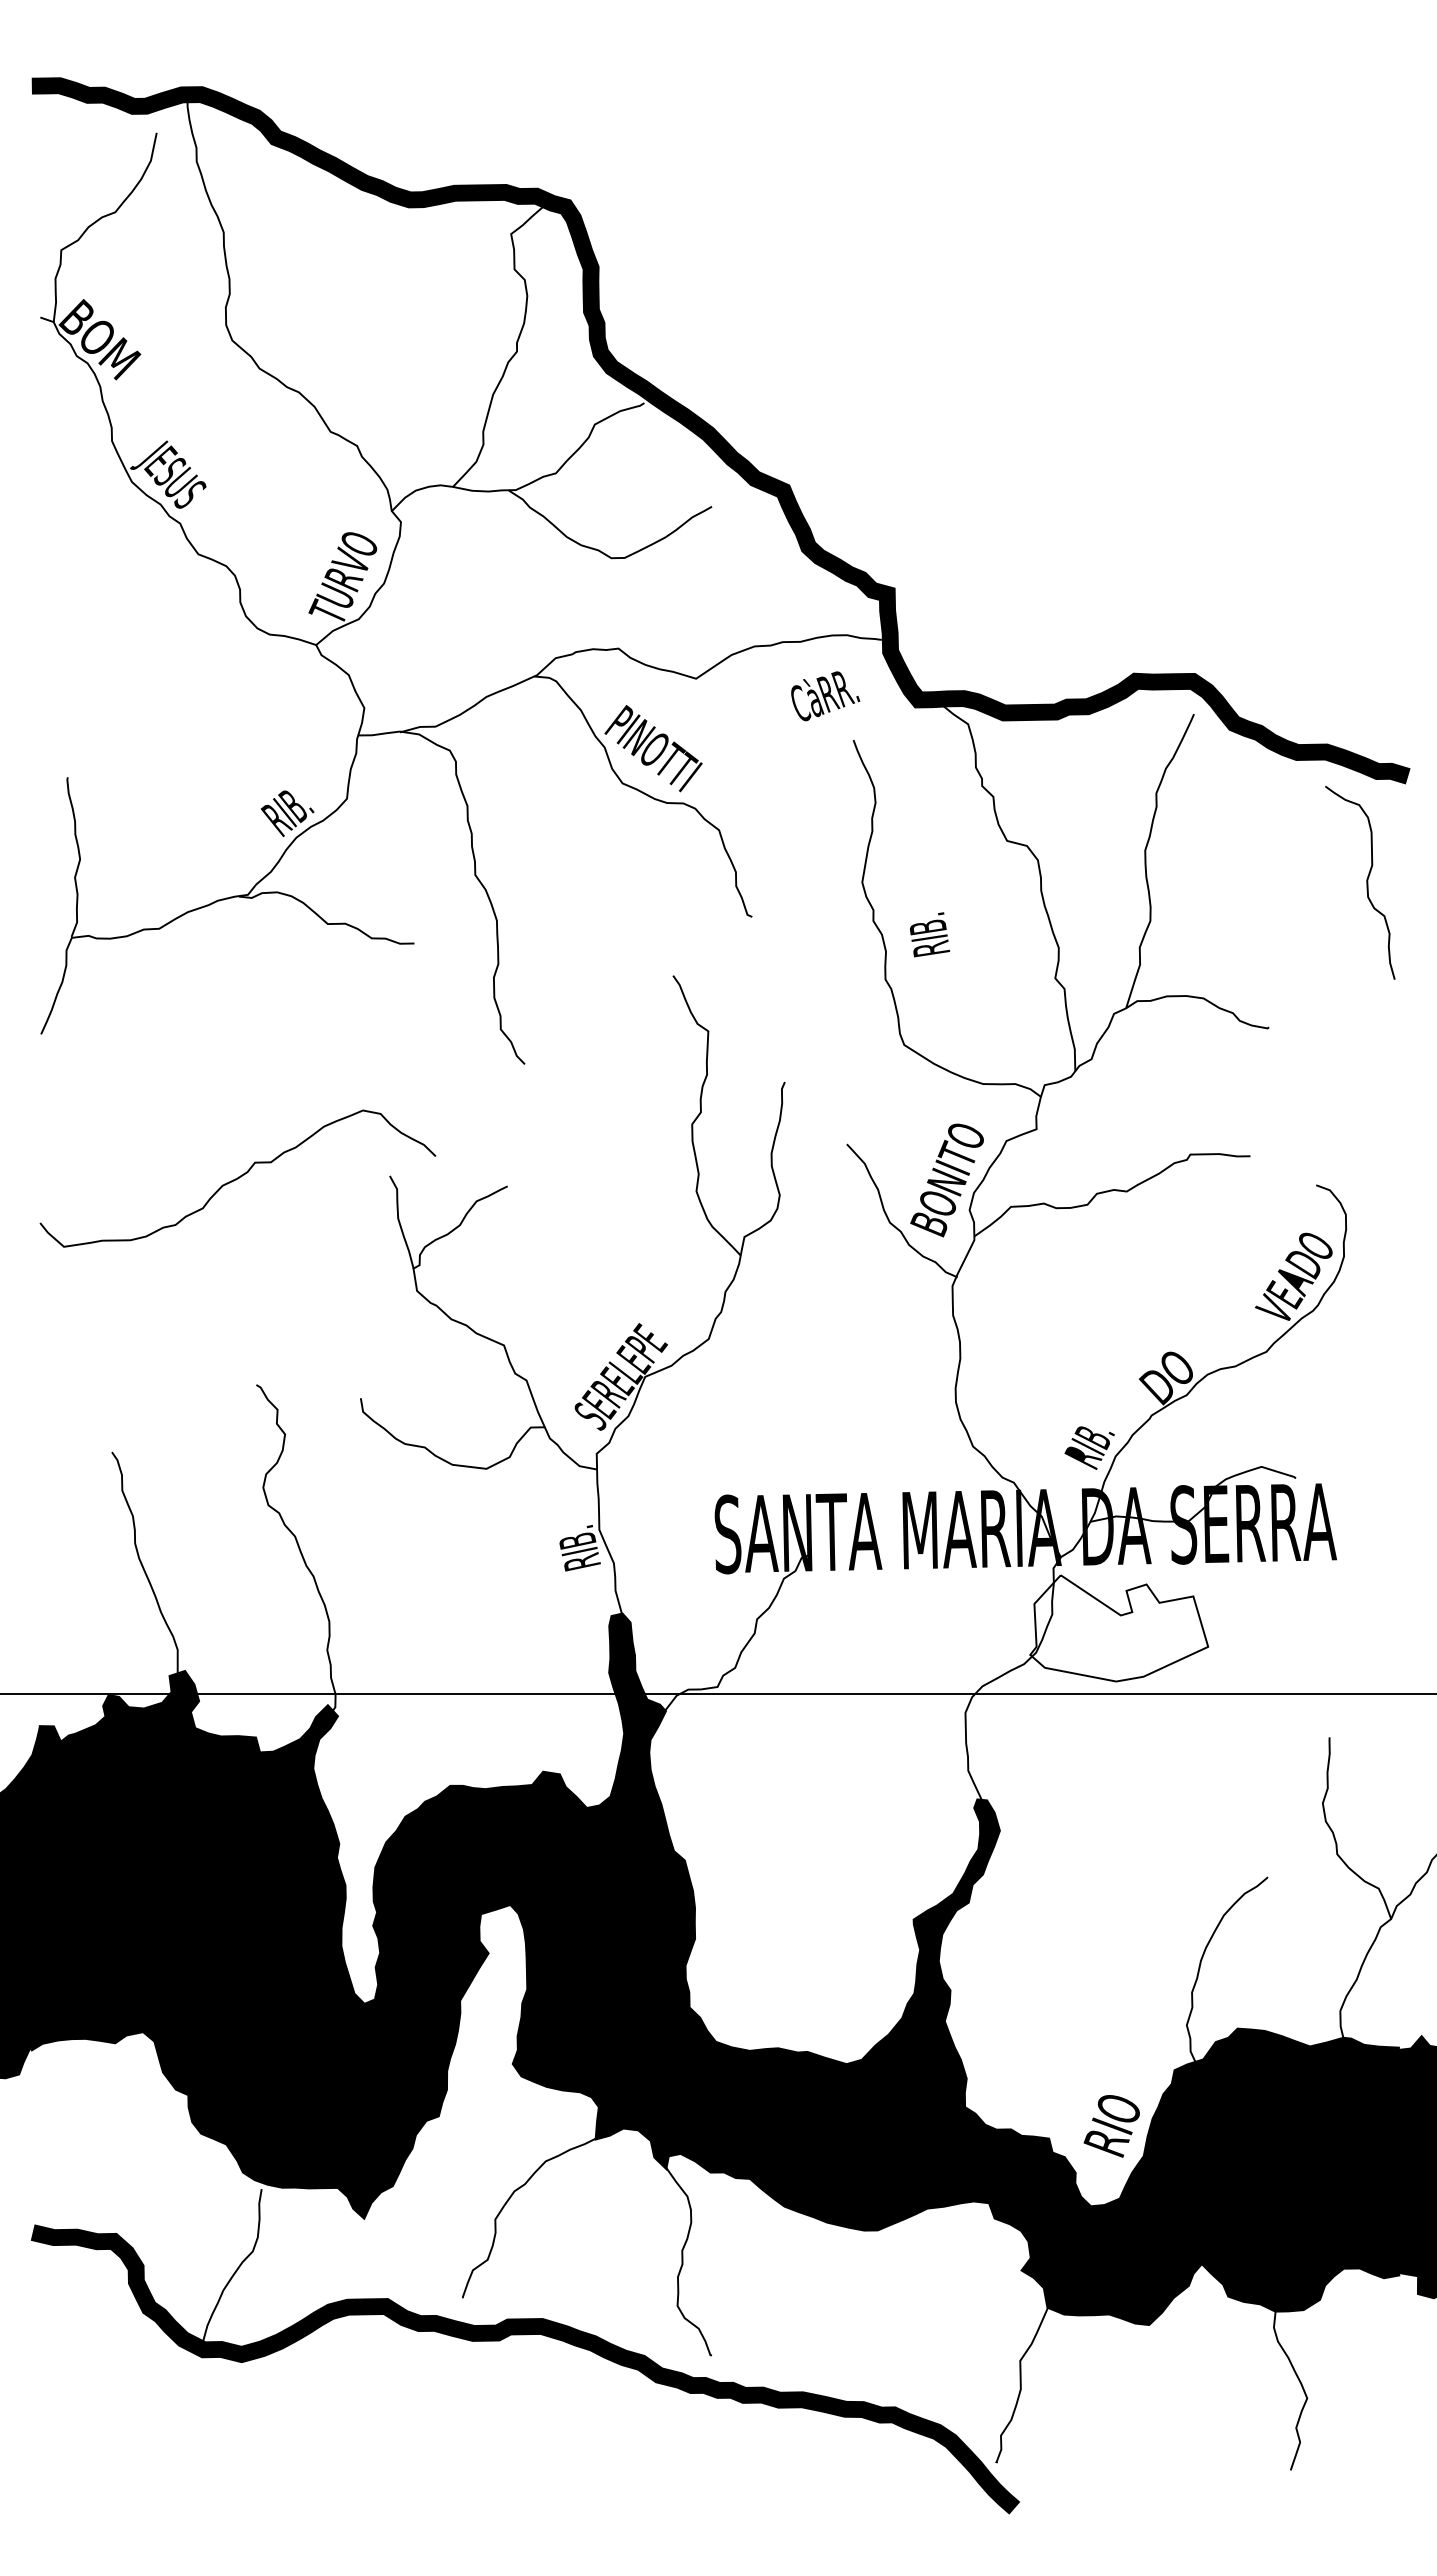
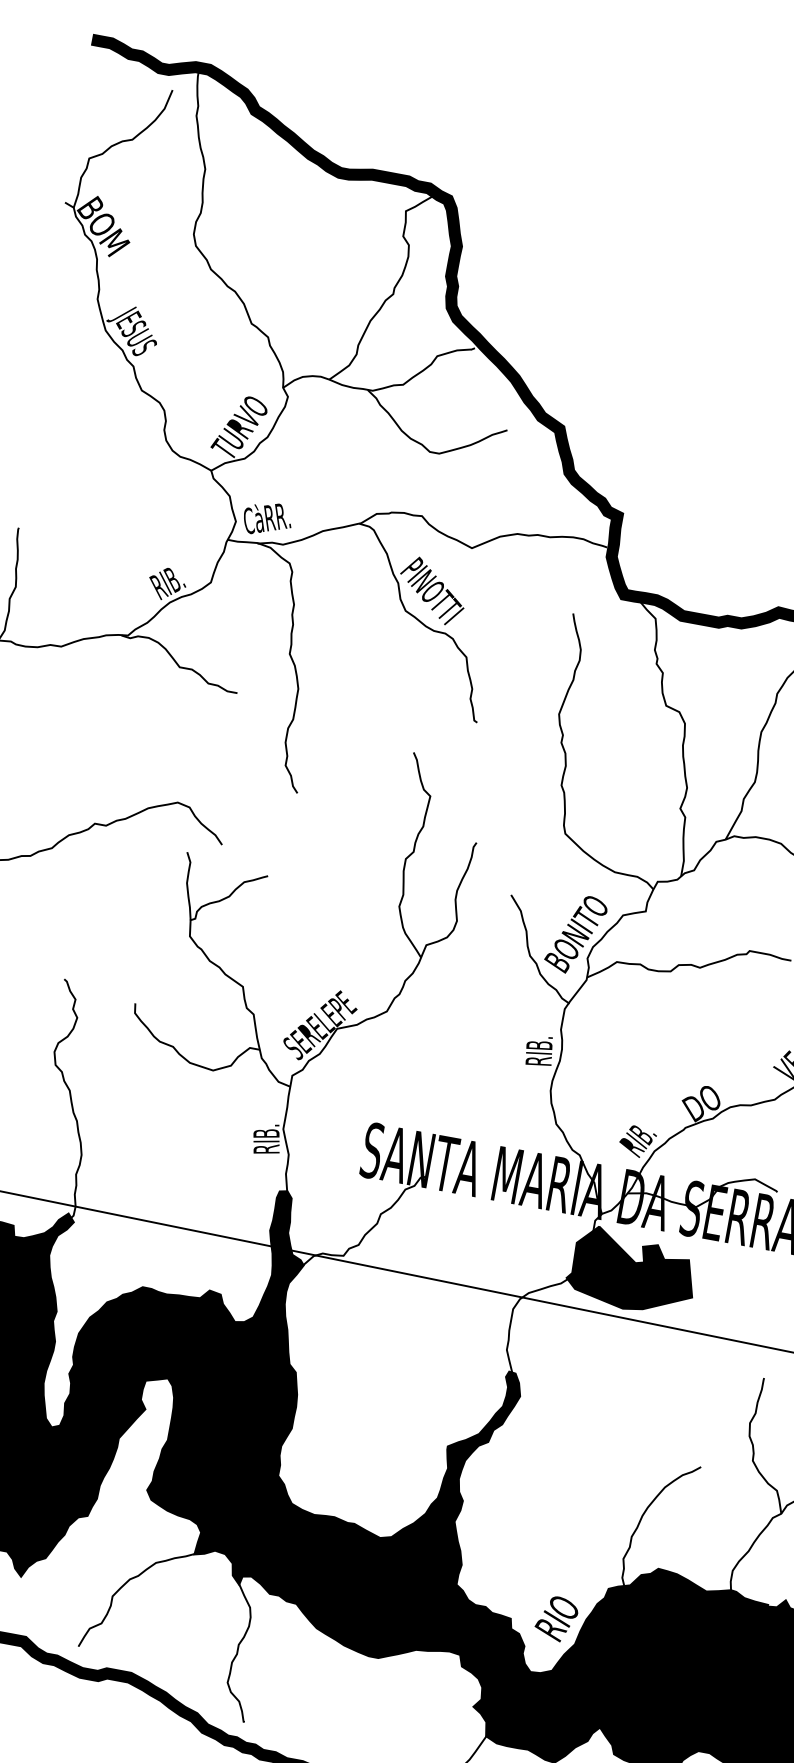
text: (825, 696) -> (267, 519), moved
text: (929, 934) -> (539, 1050), moved
fill: (1119, 1628) -> (632, 1272), added

